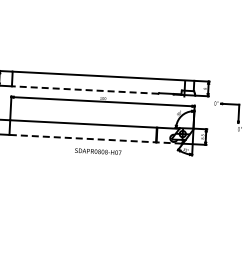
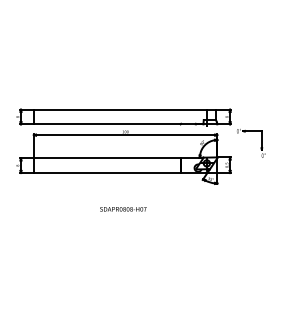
line: (84, 90) -> (106, 124), dashed -> solid
line: (95, 139) -> (119, 173), dashed -> solid
text: (98, 151) -> (123, 209), moved

